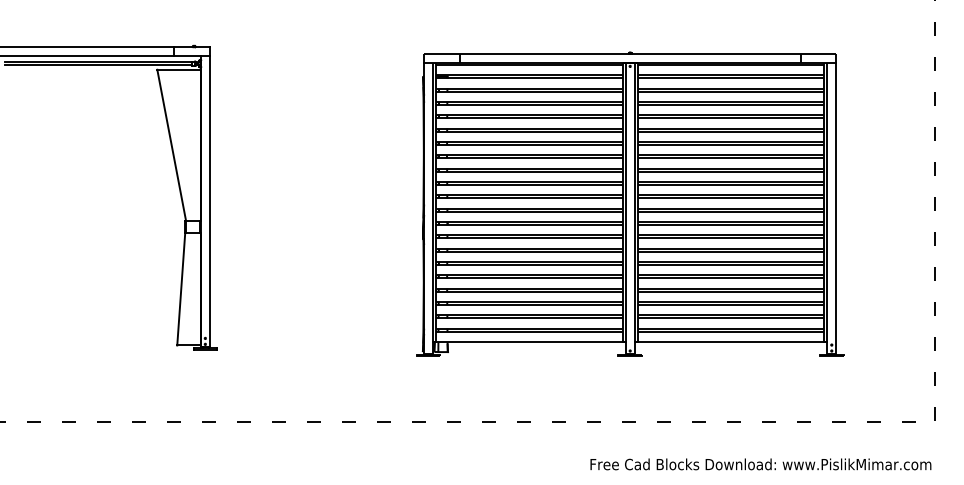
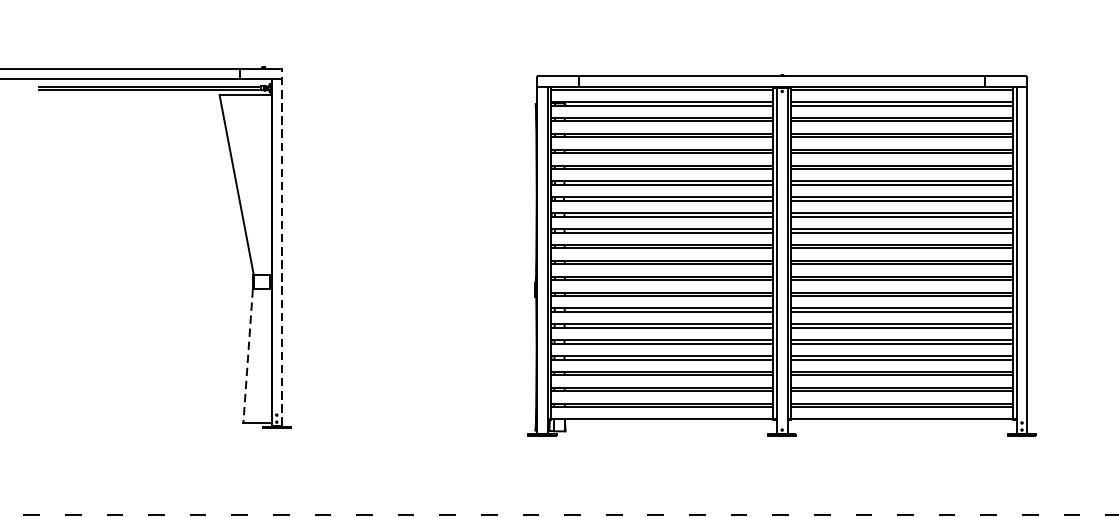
line: (209, 196) -> (281, 246), solid -> dashed
line: (181, 289) -> (248, 356), solid -> dashed

